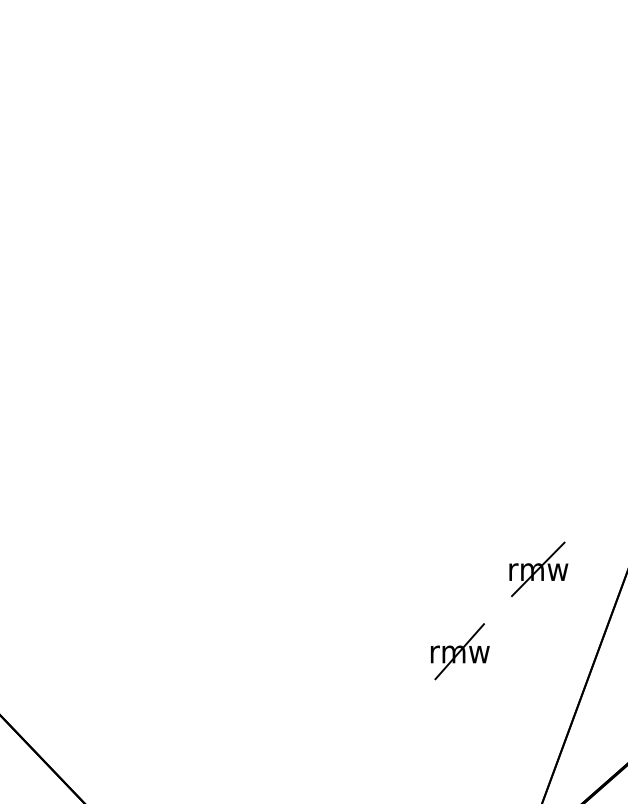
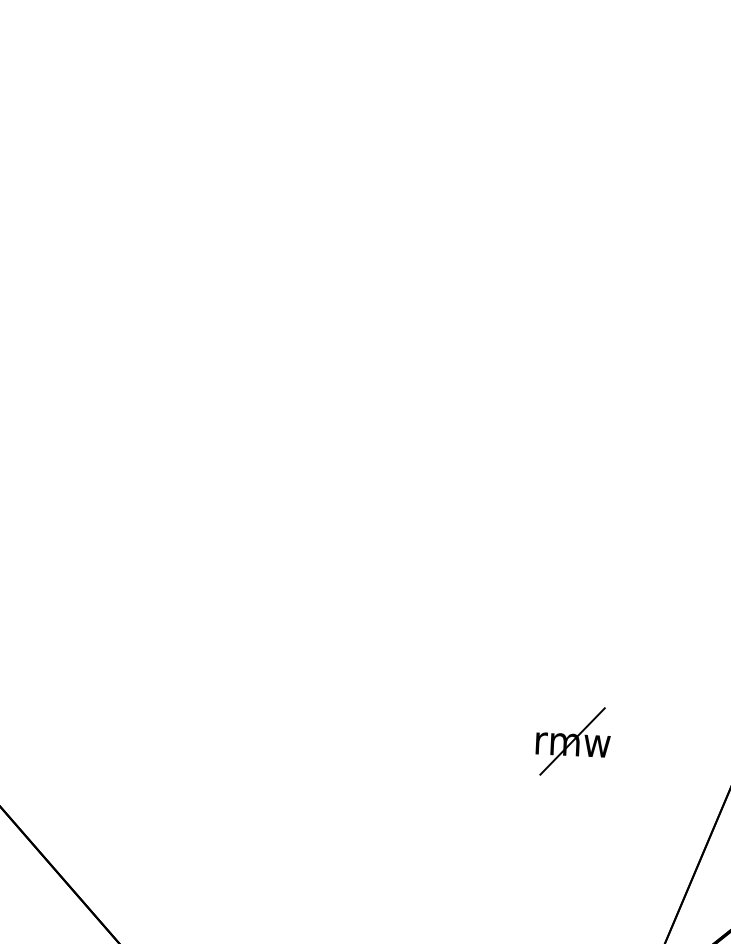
part: (538, 568) -> (676, 641), removed

